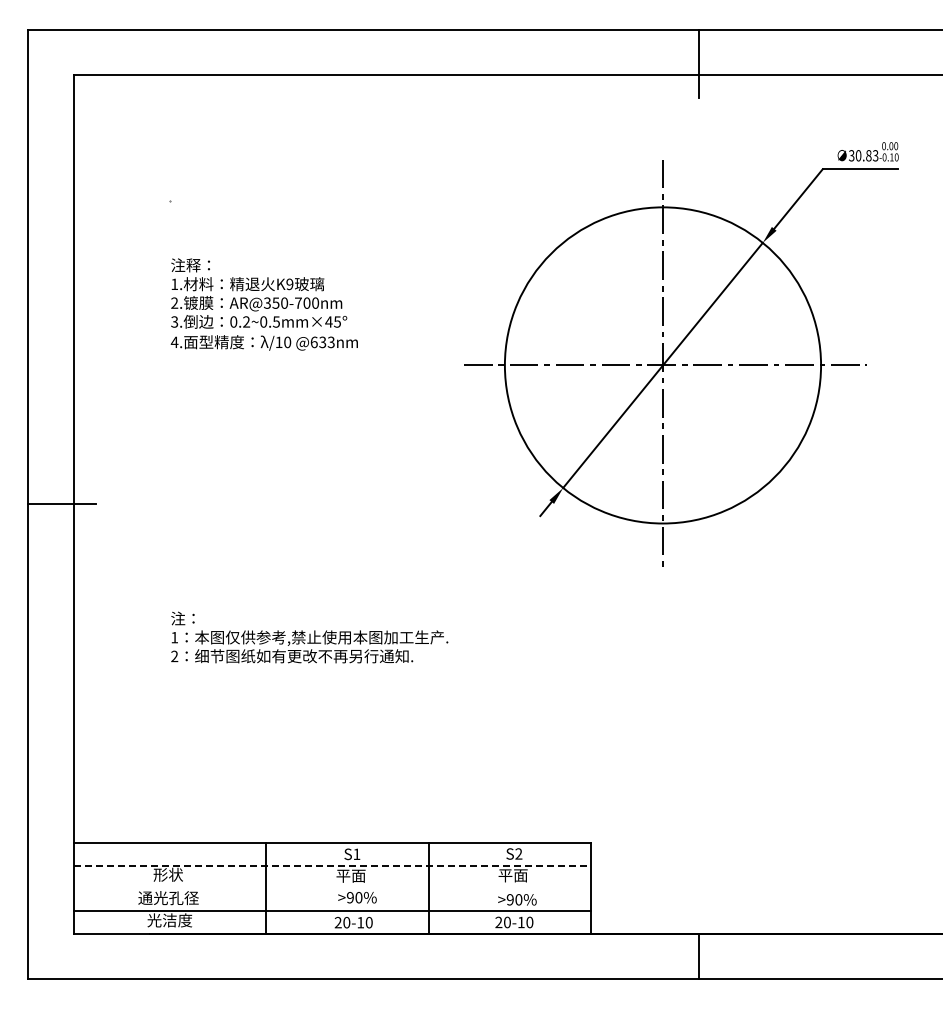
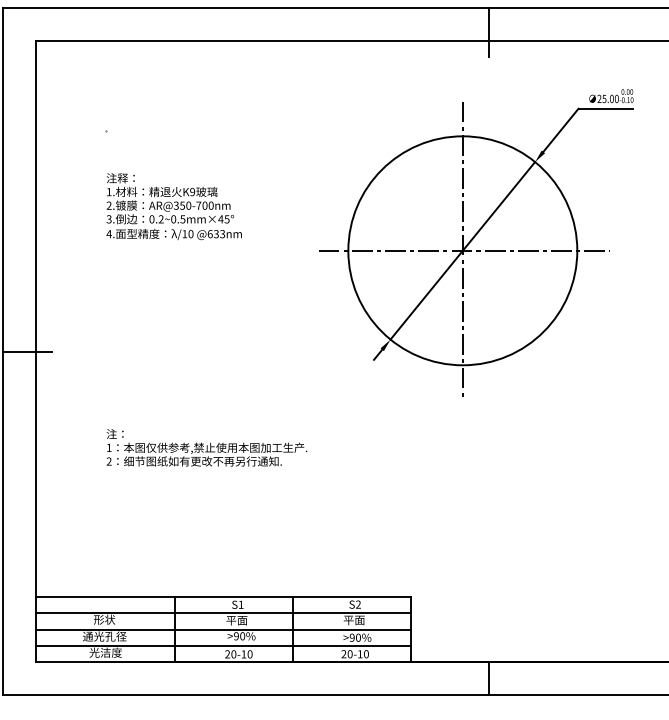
text: (863, 155) -> (608, 98), 30.83 -> 25.00
line: (332, 865) -> (223, 612), dashed -> solid
line: (332, 888) -> (223, 629), added

